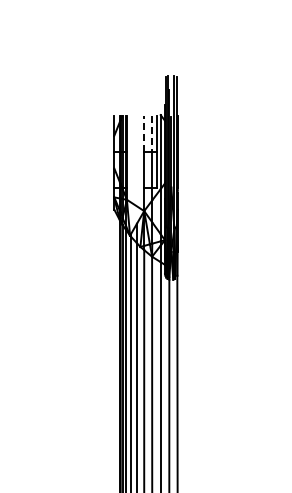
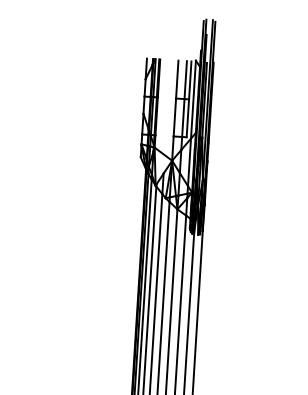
line: (144, 134) -> (177, 80), dashed -> solid
line: (152, 134) -> (185, 80), dashed -> solid

